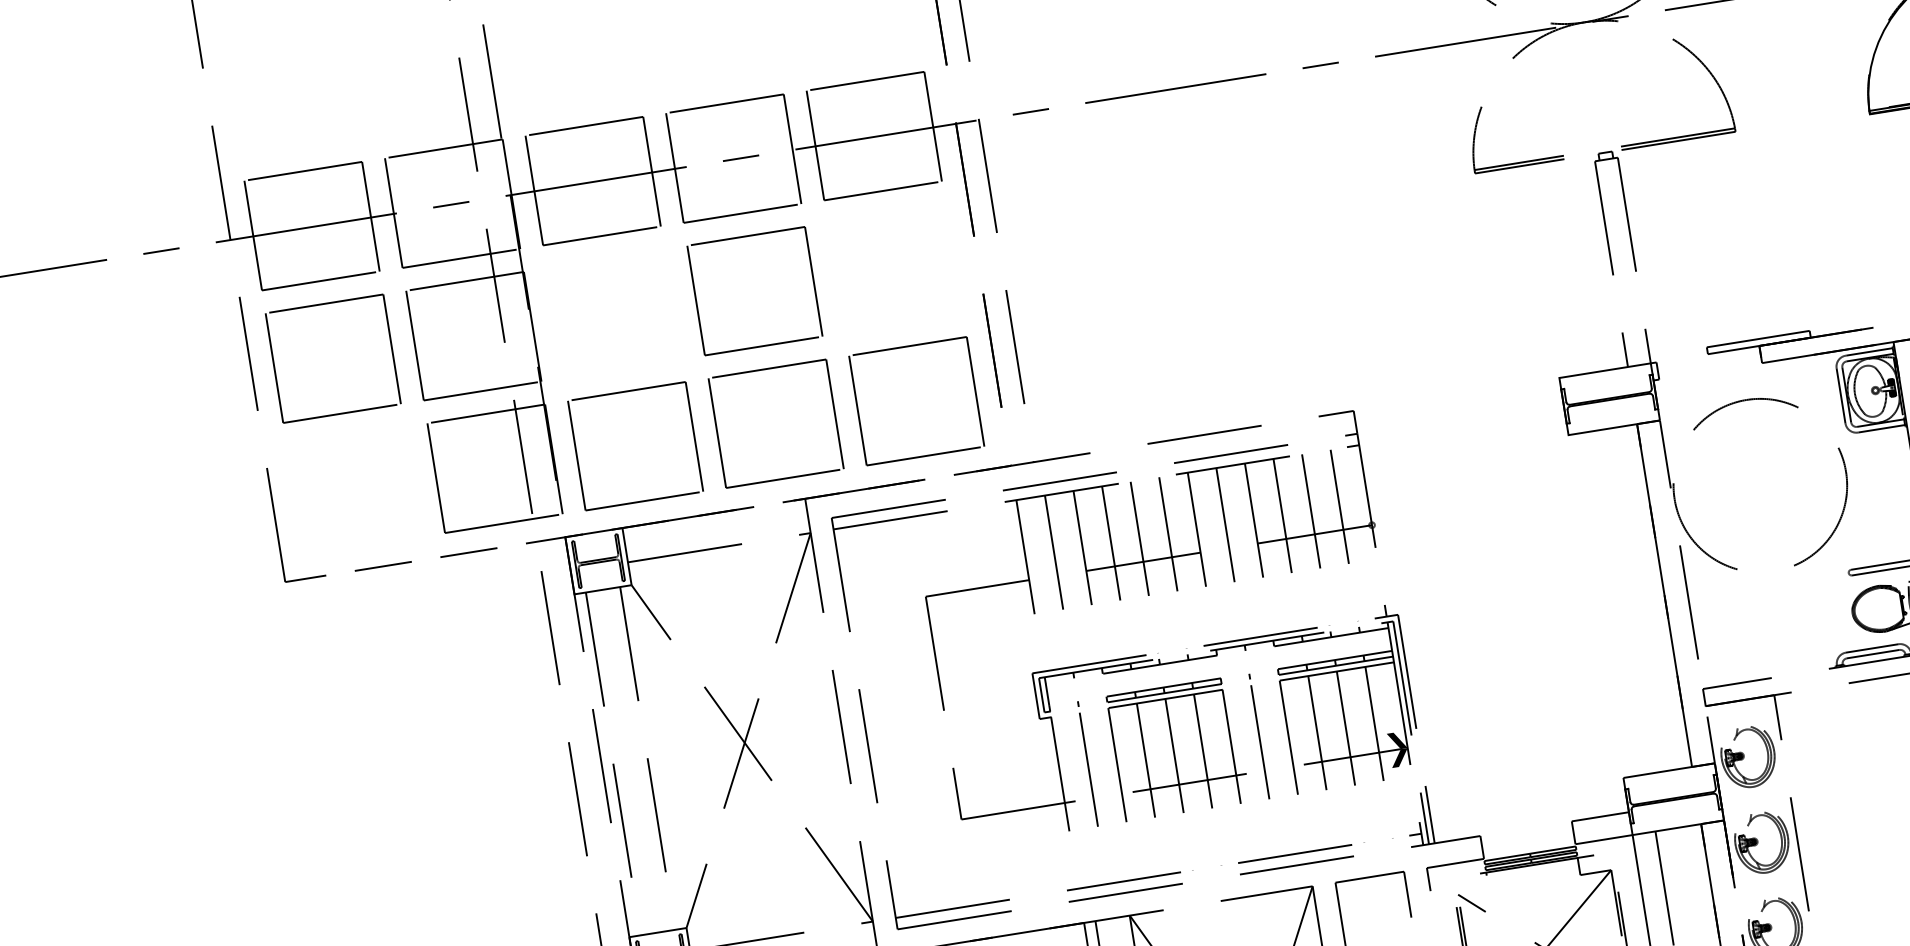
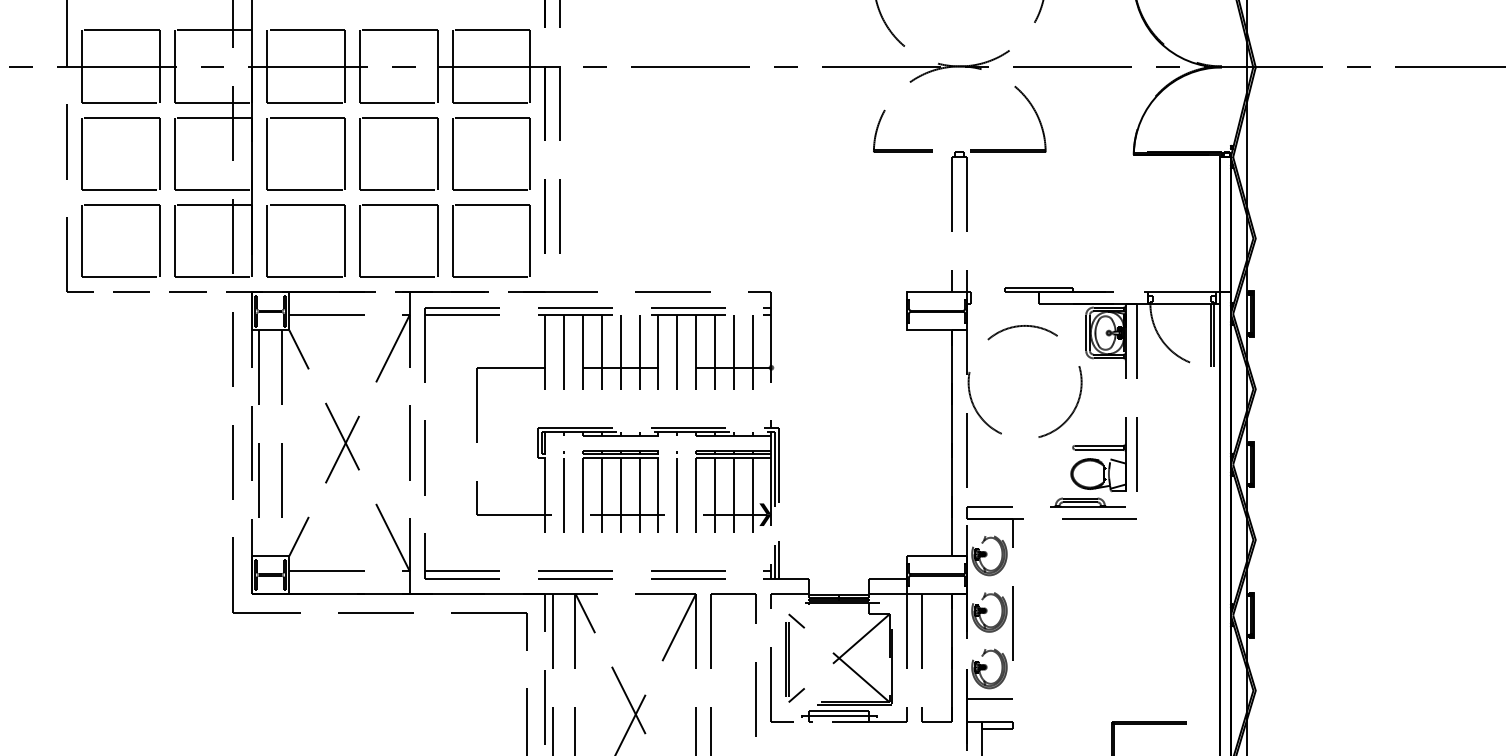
part: (886, 215) -> (491, 118), added
part: (604, 260) -> (305, 118), added
part: (345, 437) -> (120, 205), added

